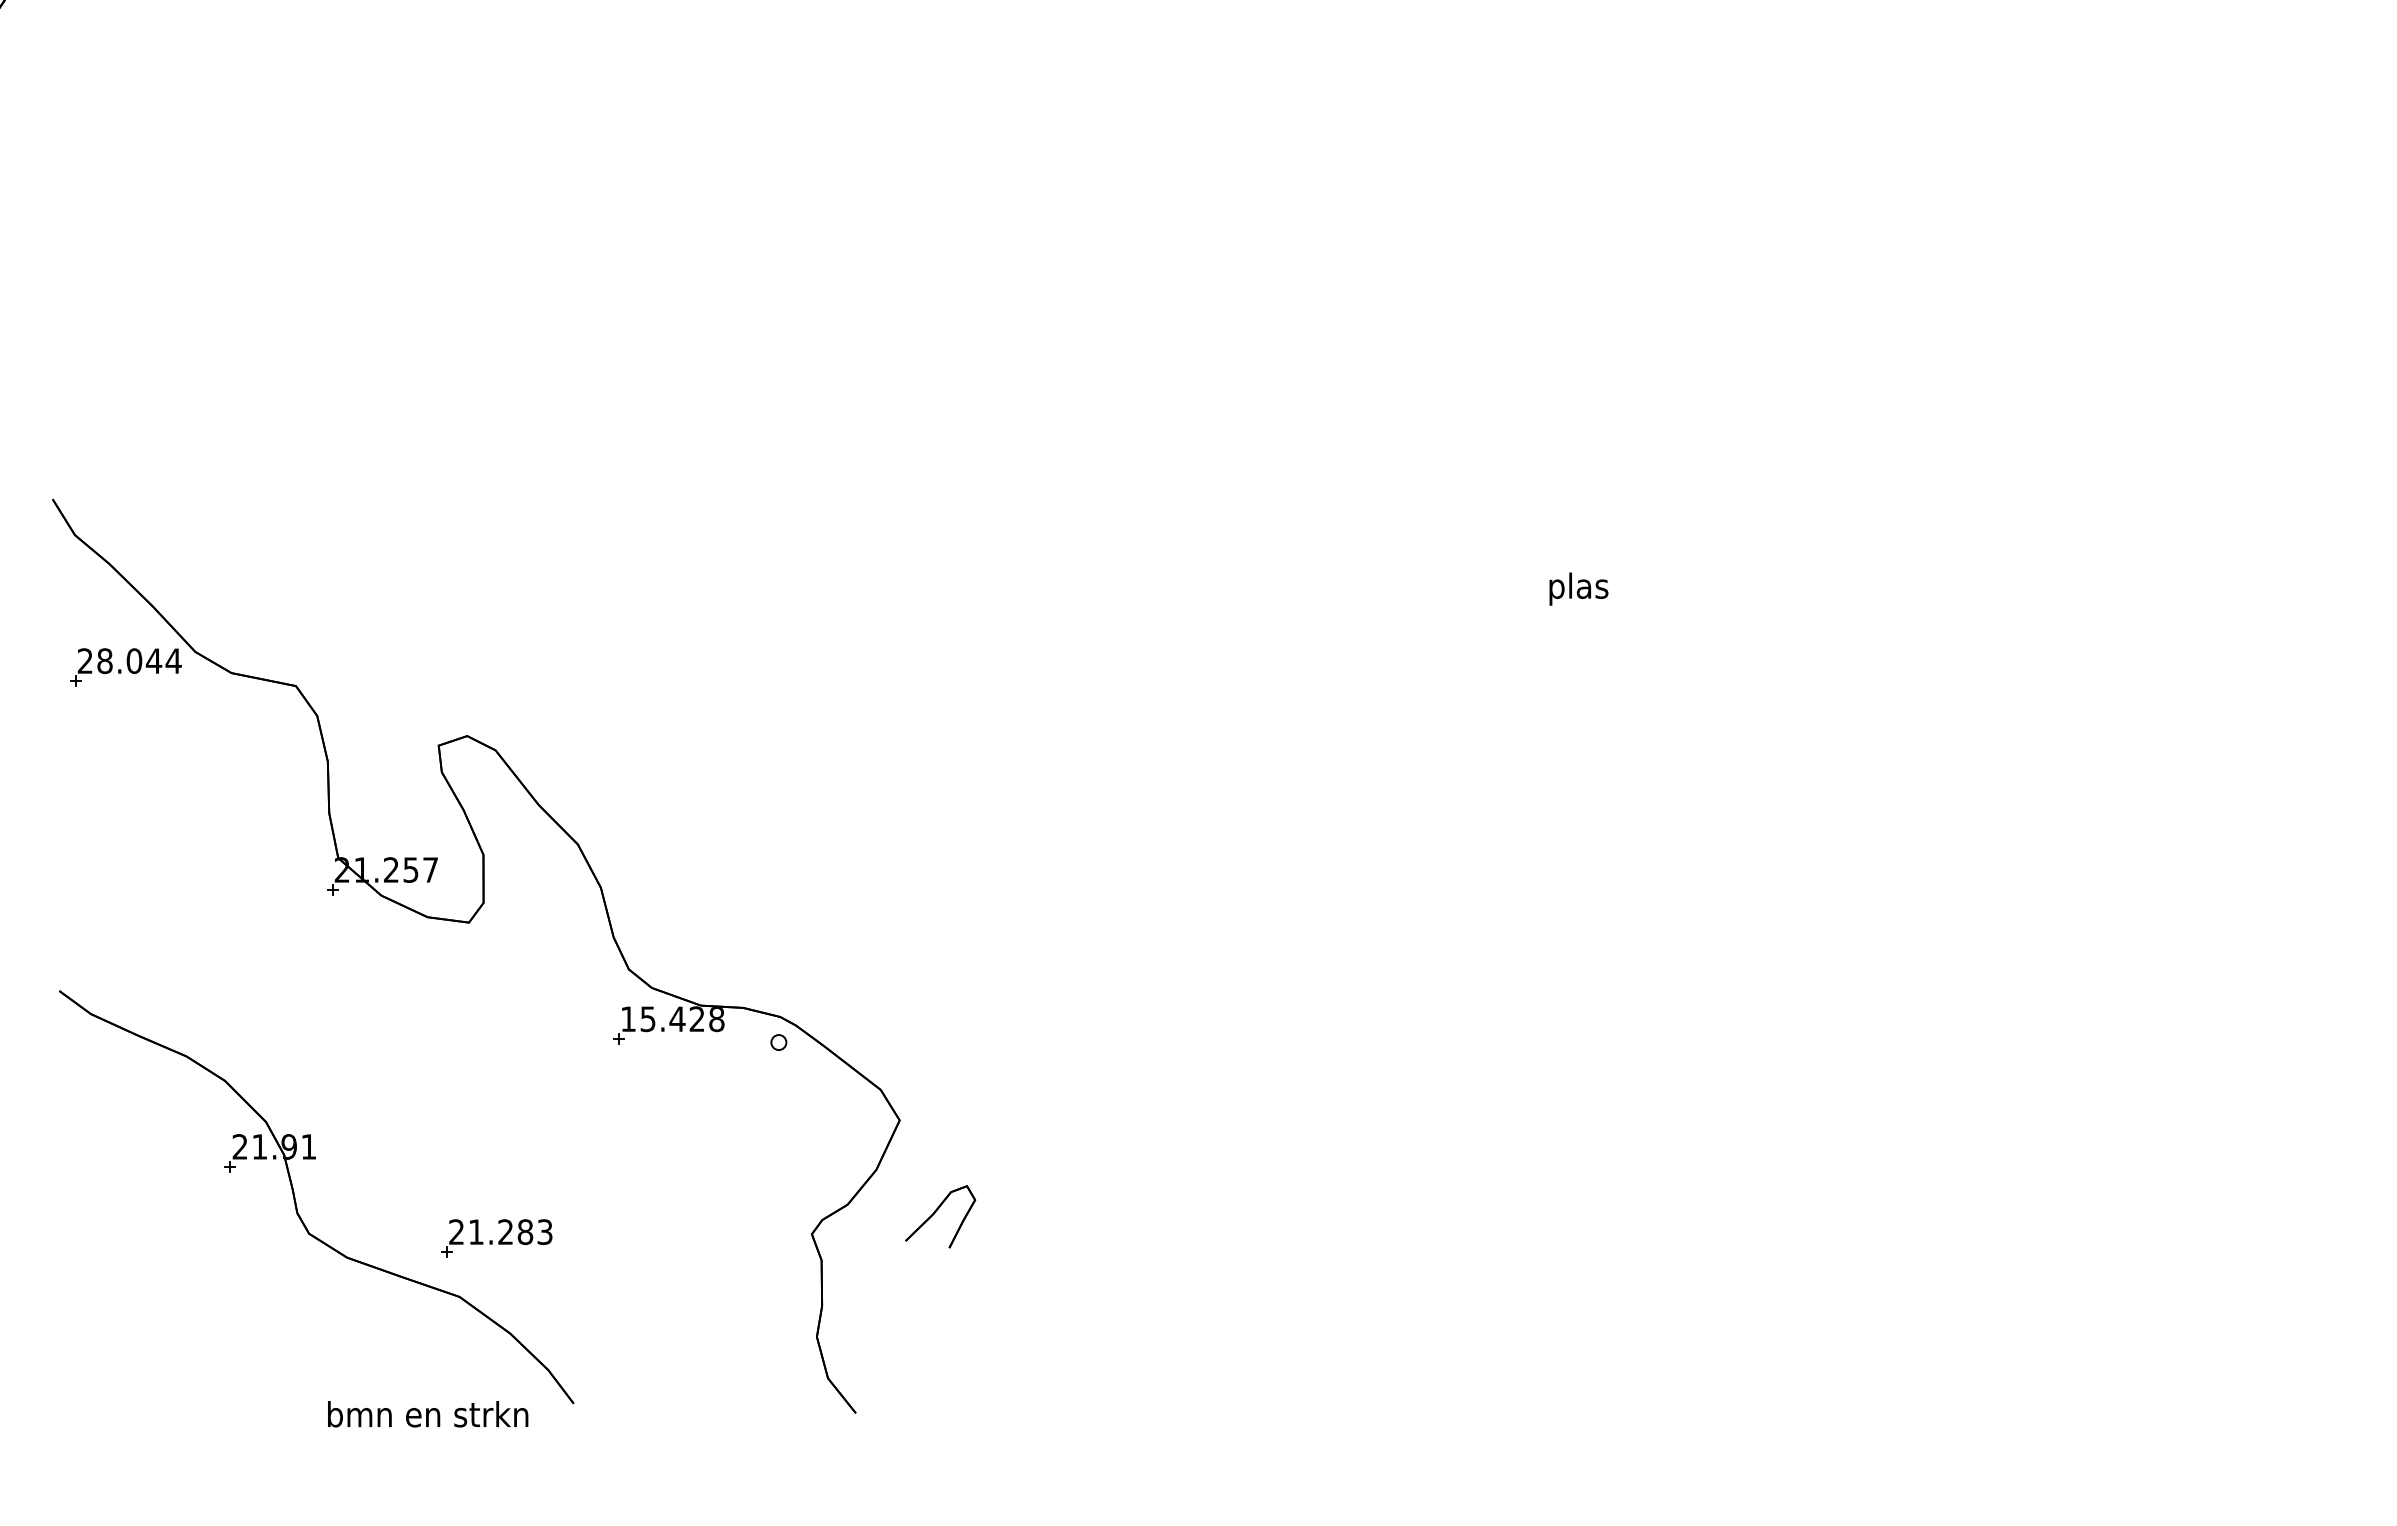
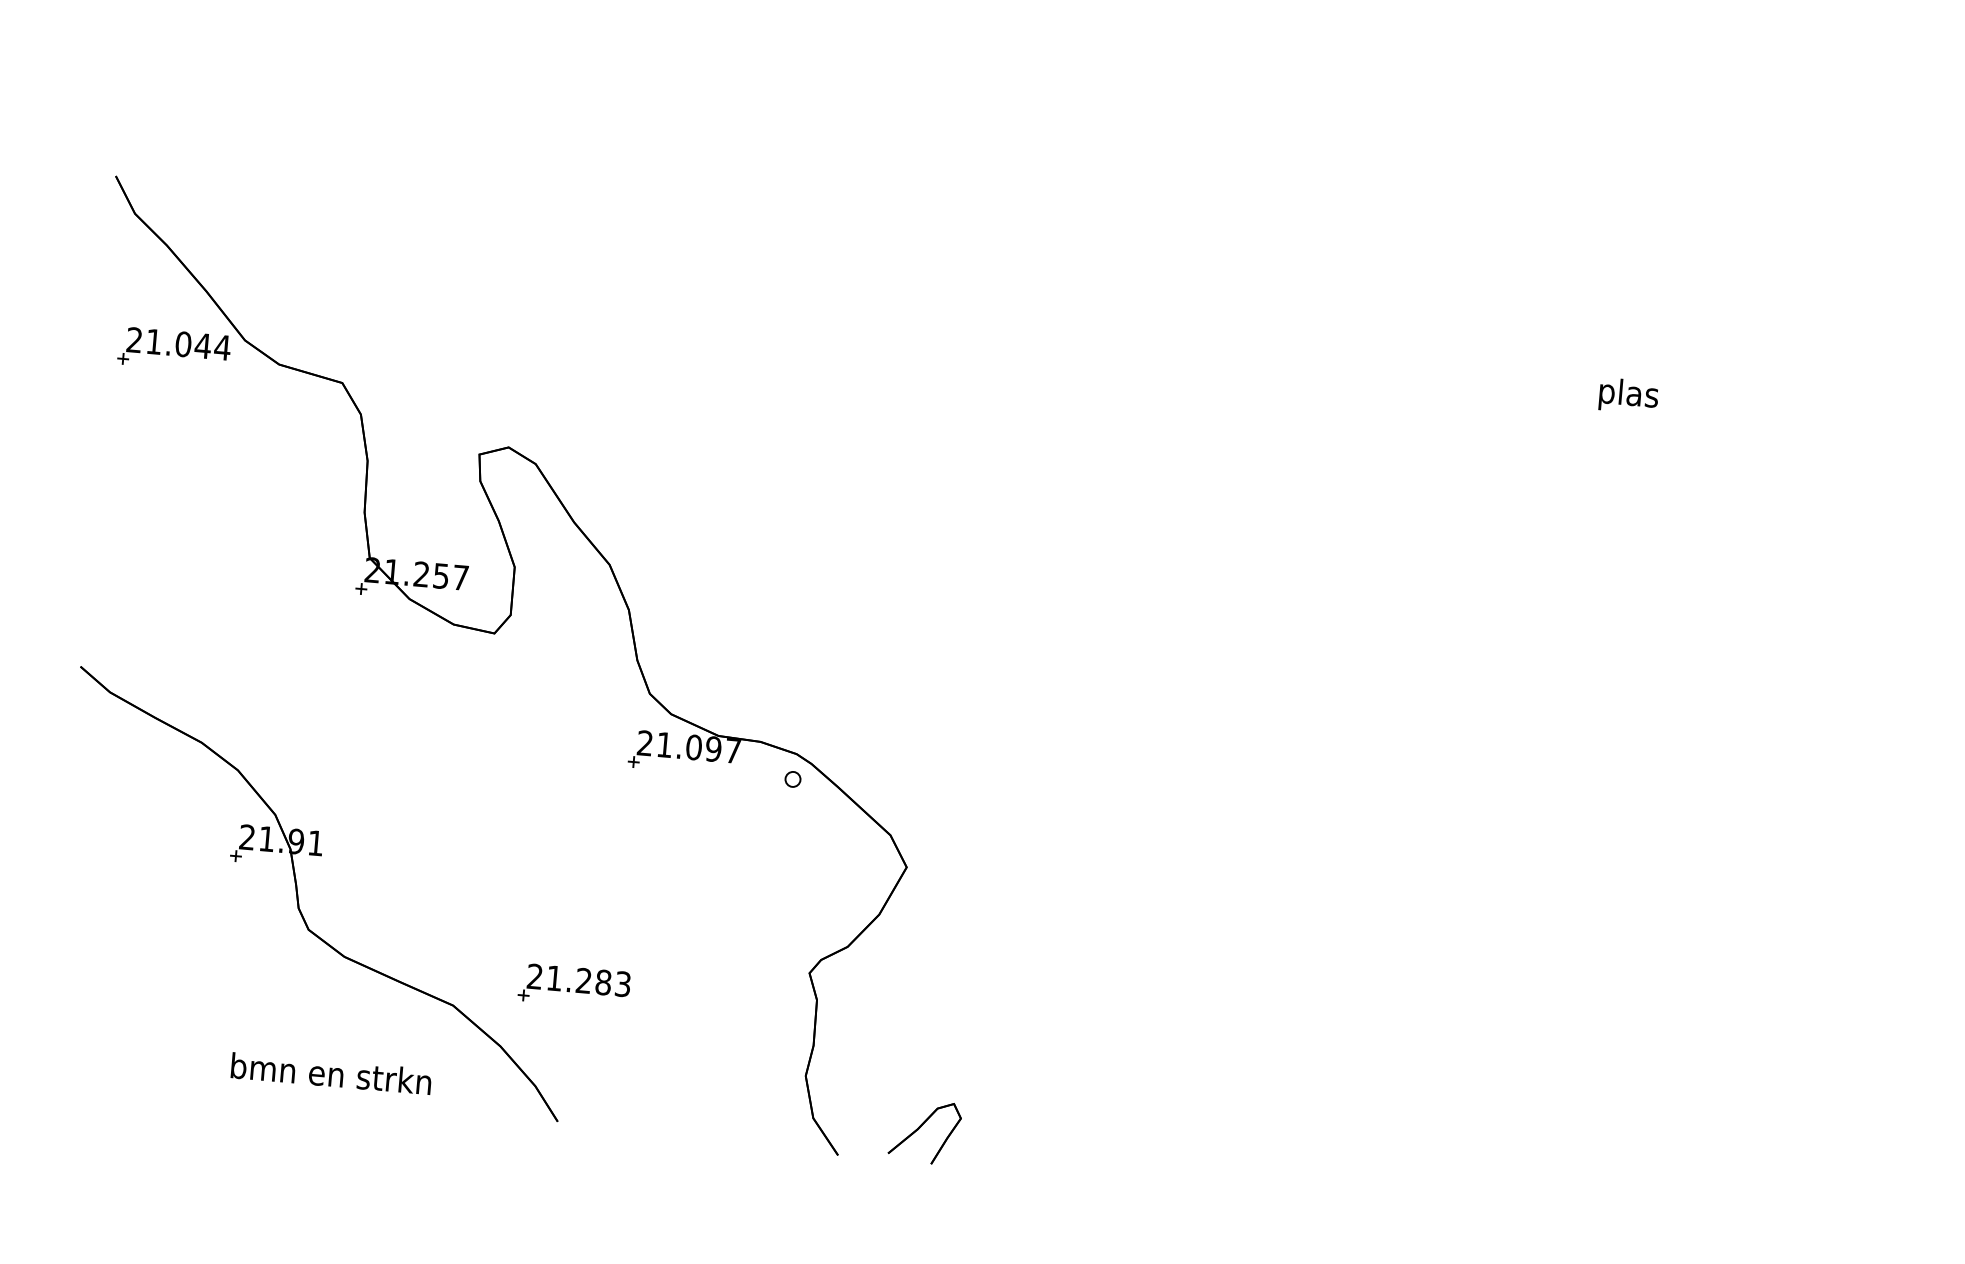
text: (104, 661) -> (153, 342), 28.044 -> 21.044
text: (672, 1019) -> (688, 747), 15.428 -> 21.097
part: (940, 1216) -> (925, 1131), moved
part: (496, 1238) -> (574, 986), moved
text: (428, 1414) -> (331, 1074), moved

